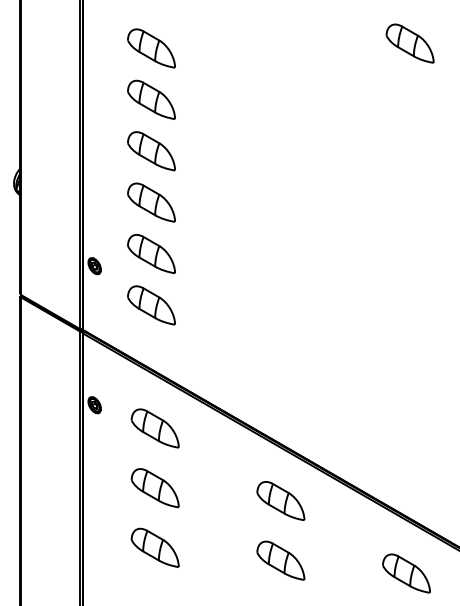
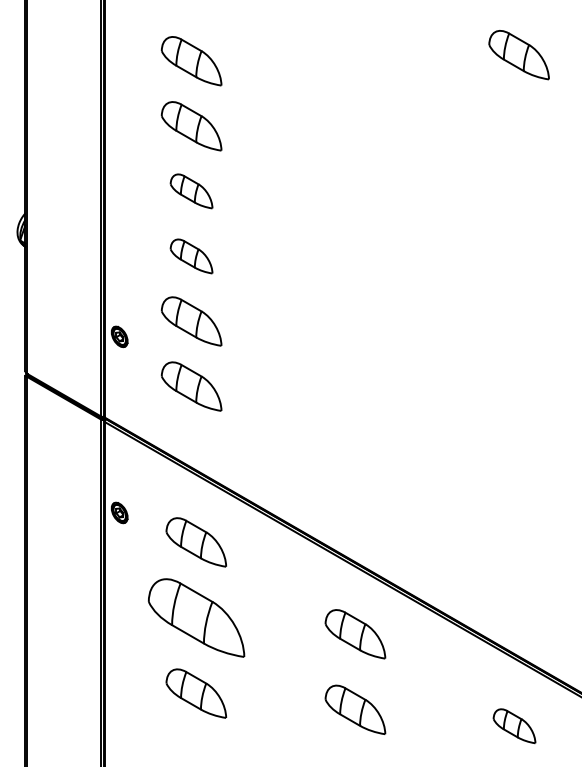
part: (151, 151) -> (191, 191), size x0.7
part: (151, 202) -> (191, 256), size x0.7
part: (154, 487) -> (195, 617), size x1.6
part: (406, 573) -> (514, 726), size x0.7

